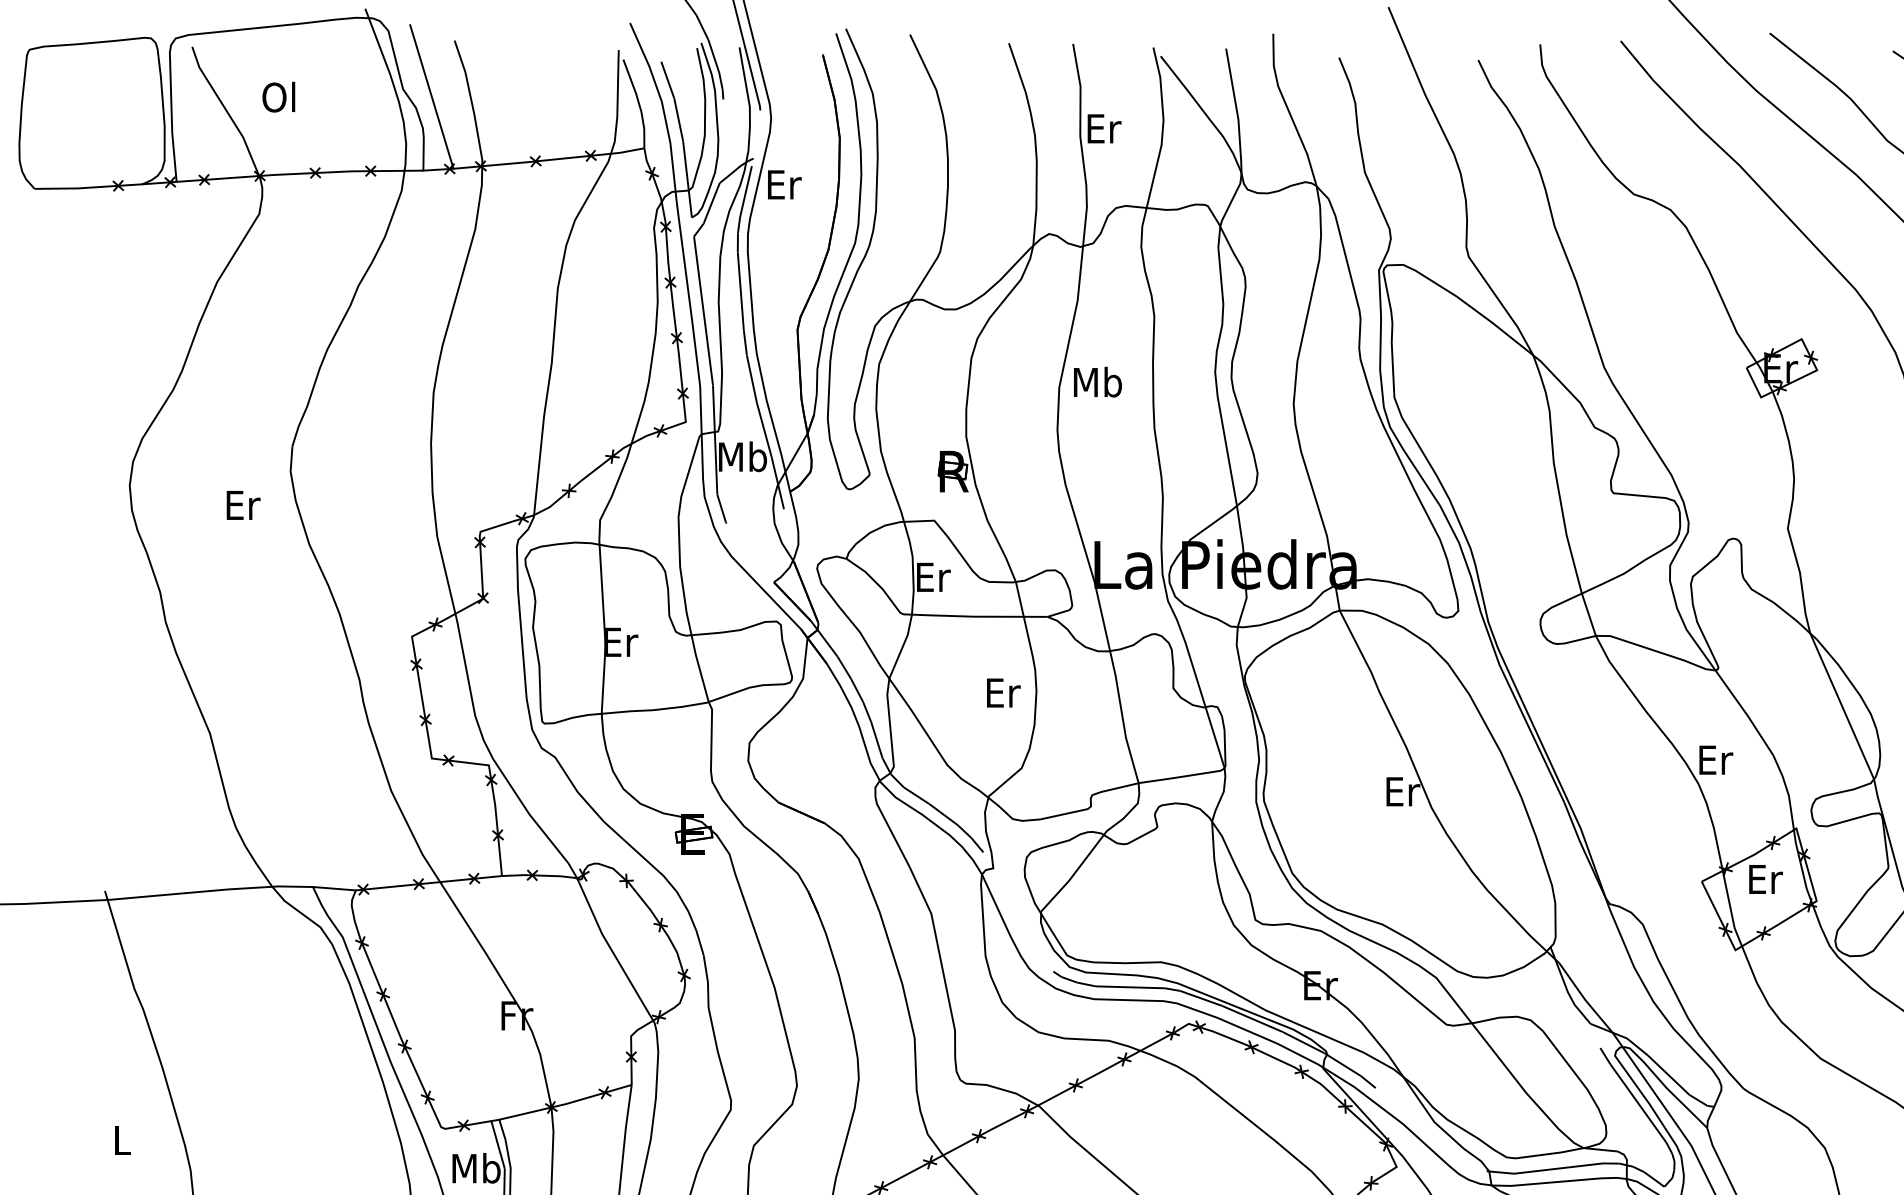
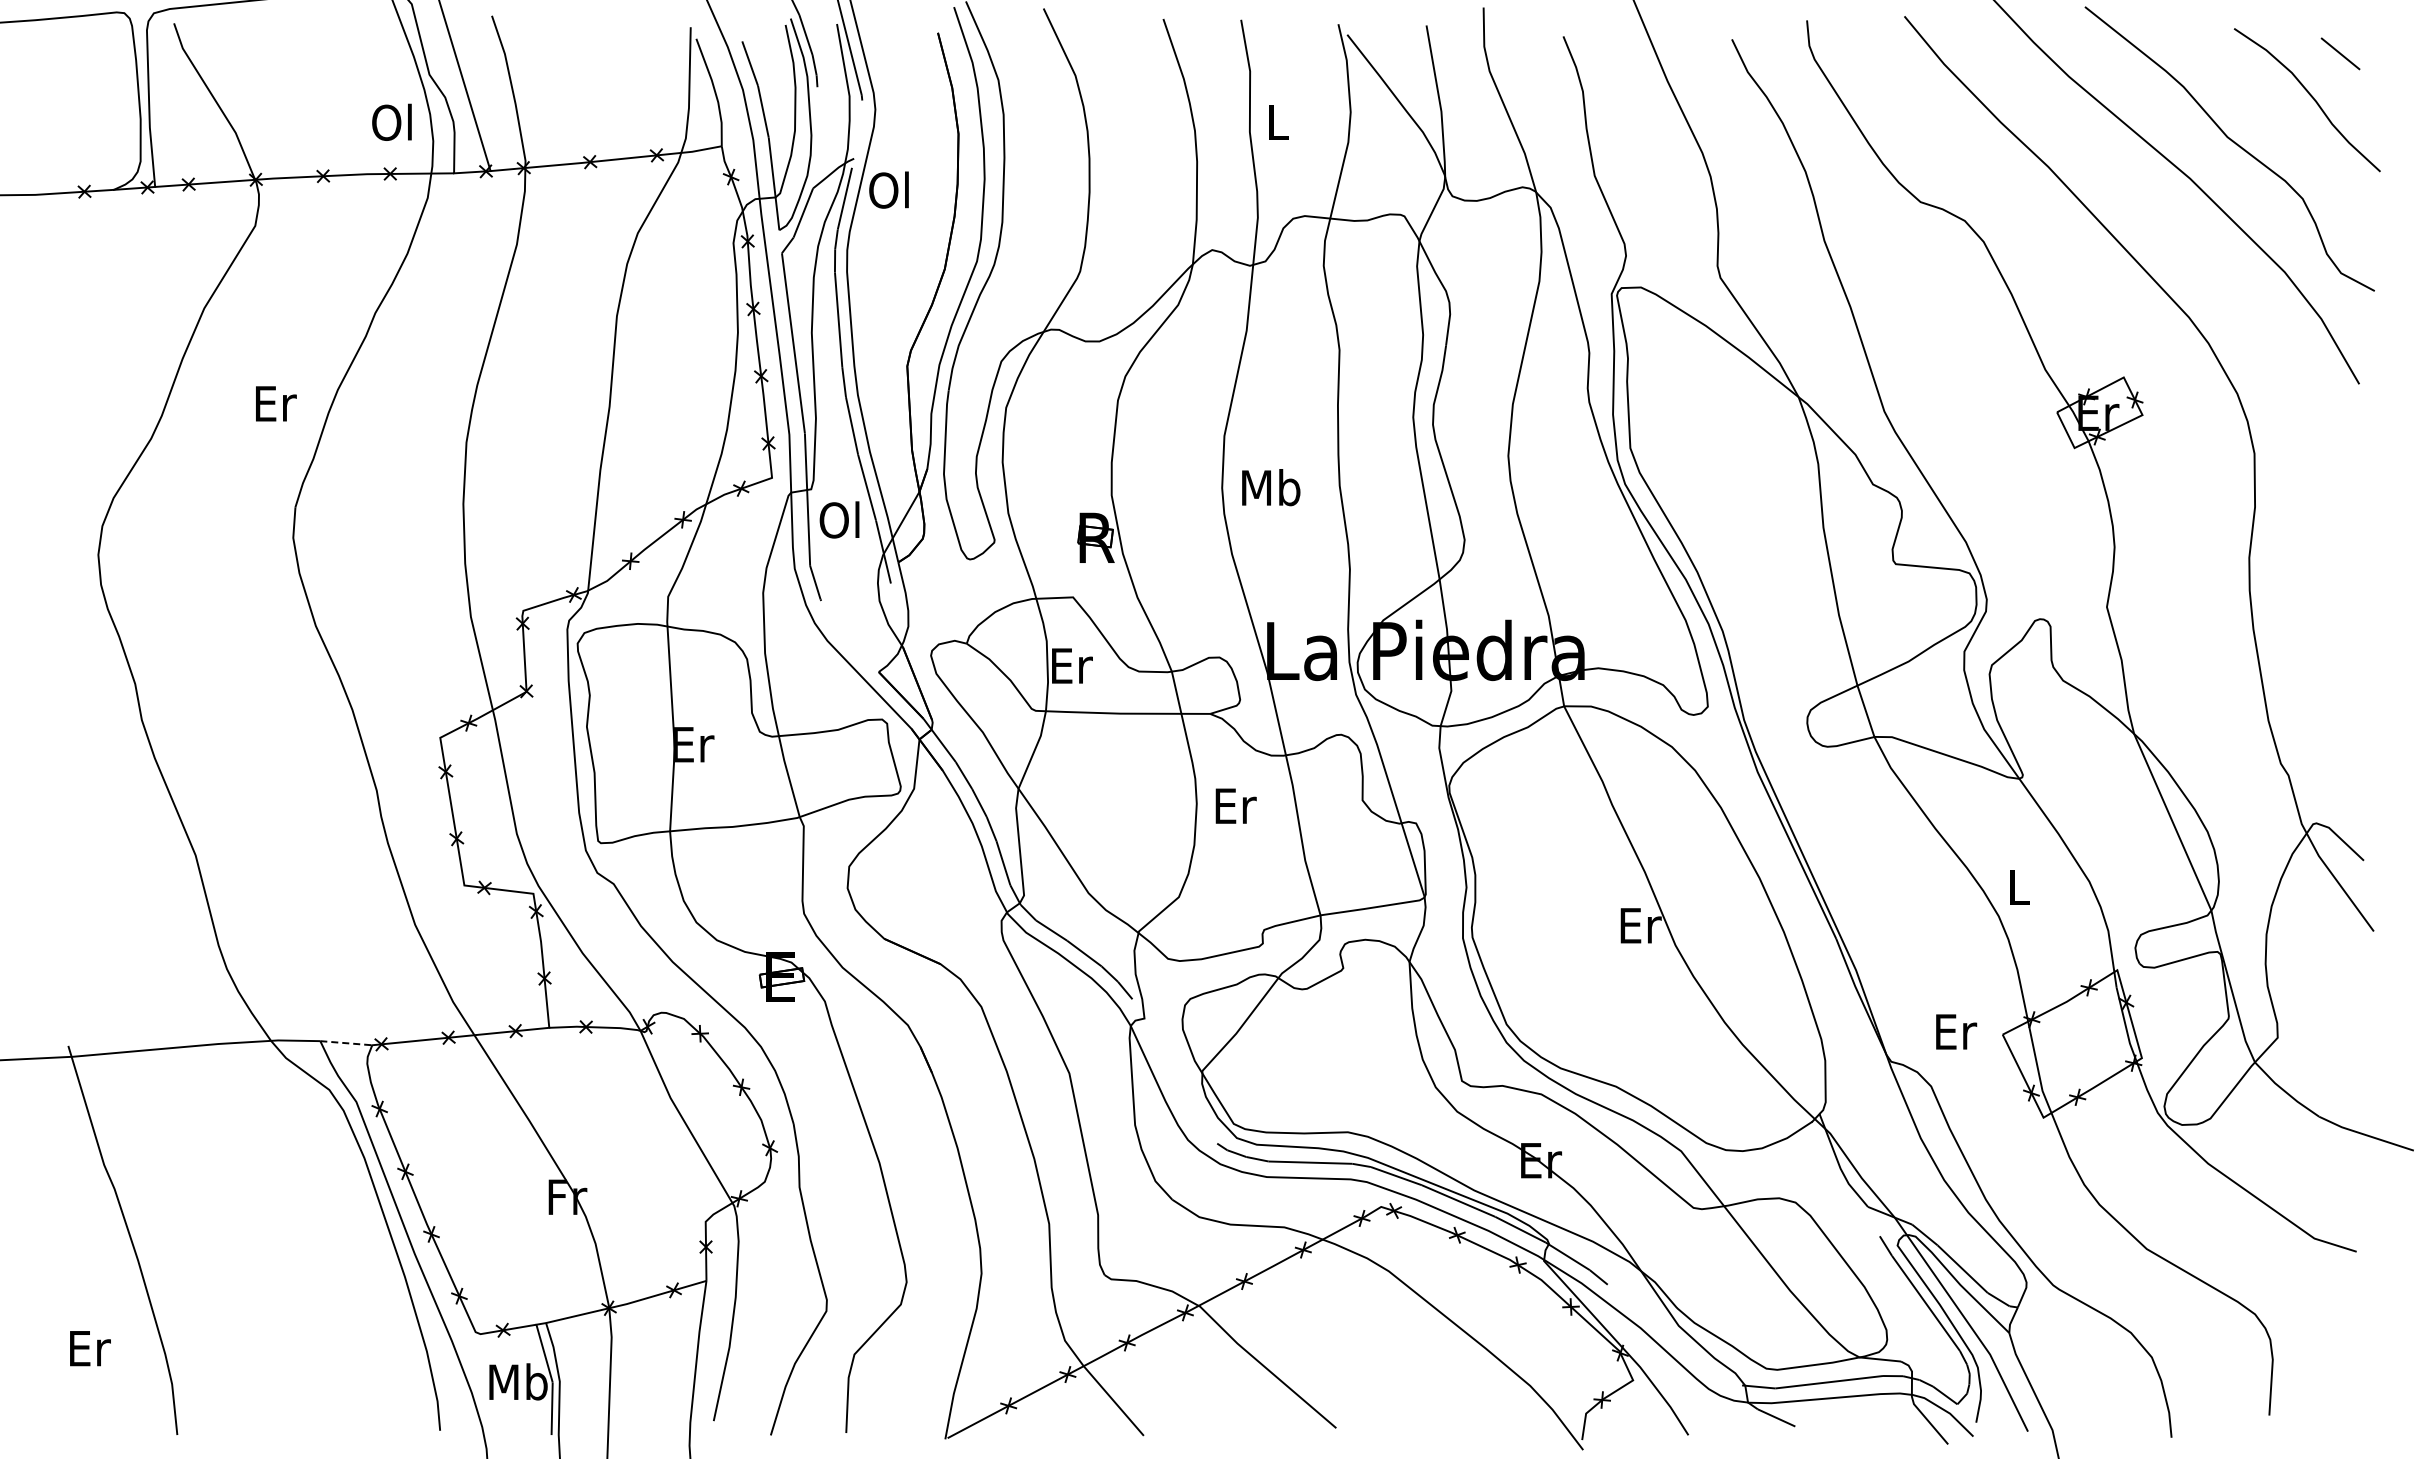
text: (278, 96) -> (391, 121), moved
text: (1103, 128) -> (1278, 122), Er -> L
text: (783, 183) -> (890, 189), Er -> Ol
text: (1098, 382) -> (1271, 487), moved
text: (743, 456) -> (841, 519), Mb -> Ol
text: (243, 505) -> (276, 403), moved
text: (1003, 692) -> (1235, 805), moved
text: (1715, 760) -> (2019, 887), Er -> L
text: (1765, 879) -> (1956, 1031), moved
line: (334, 888) -> (346, 1043), solid -> dashed
text: (123, 1140) -> (90, 1348), L -> Er

